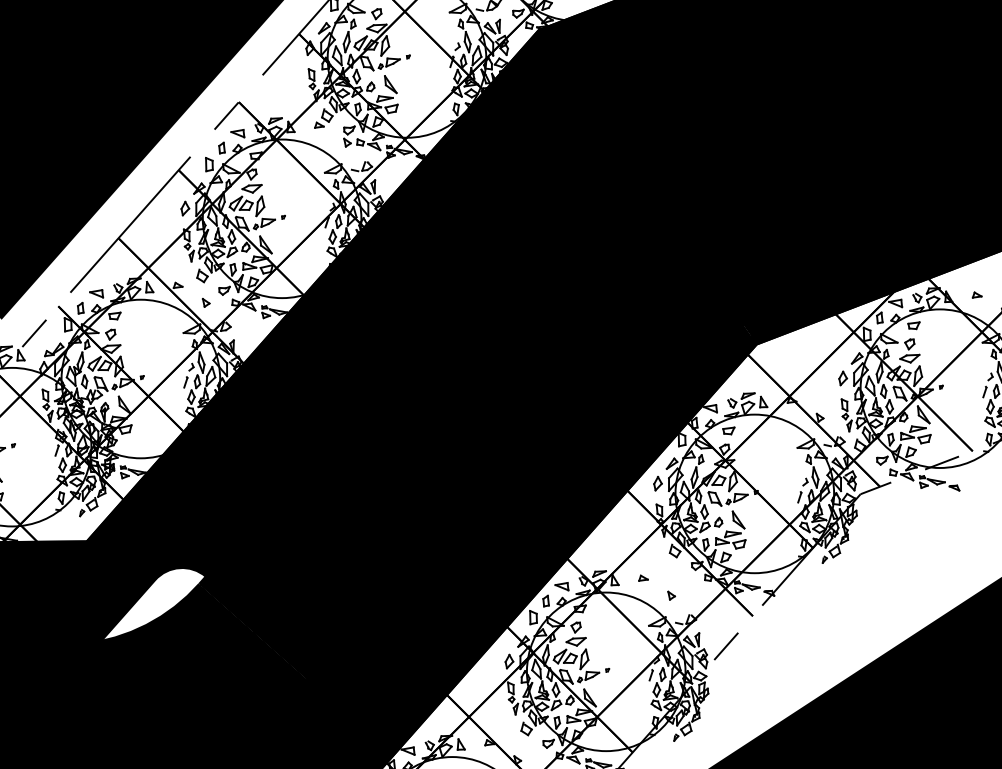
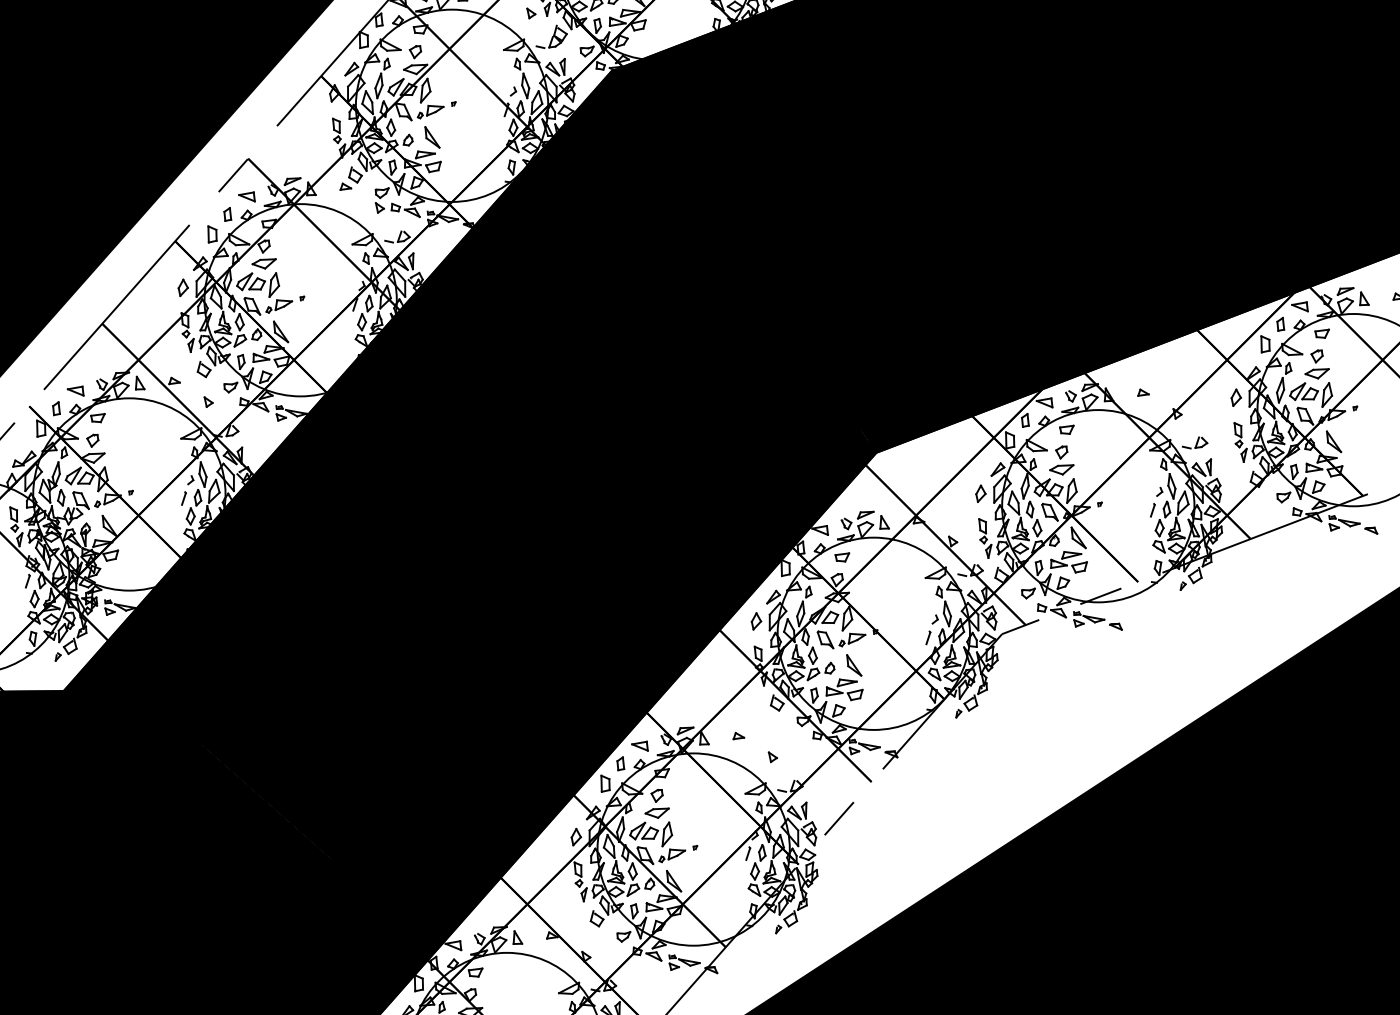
fill: (153, 605) -> (144, 768), added

